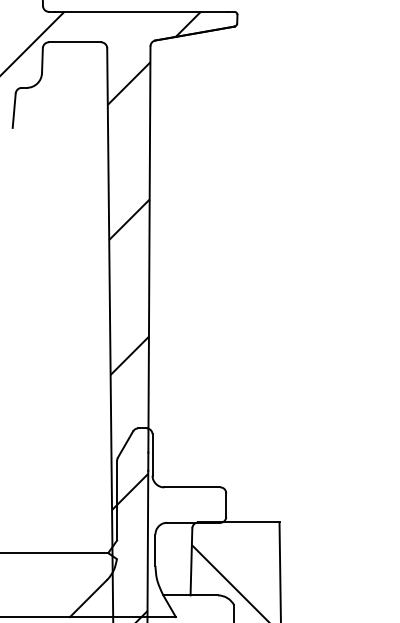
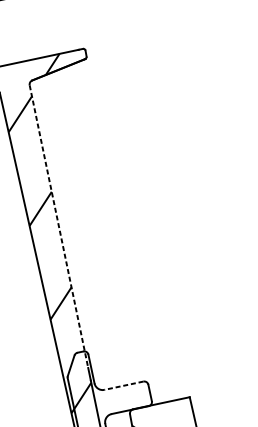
line: (149, 250) -> (59, 227), solid -> dashed
line: (191, 487) -> (123, 385), solid -> dashed

